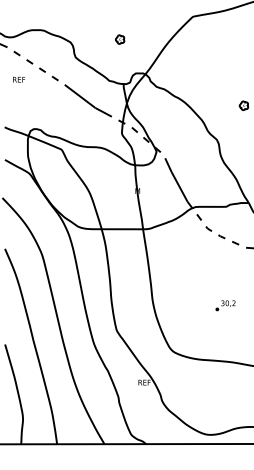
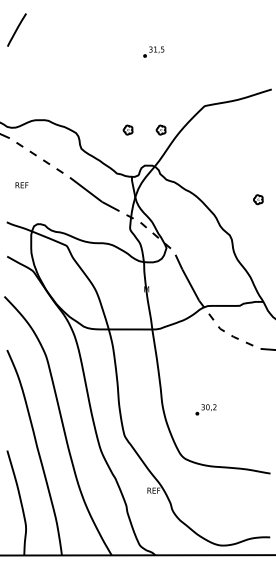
part: (150, 39) -> (160, 129), added
text: (18, 79) -> (21, 185), moved
part: (225, 305) -> (205, 409), moved

